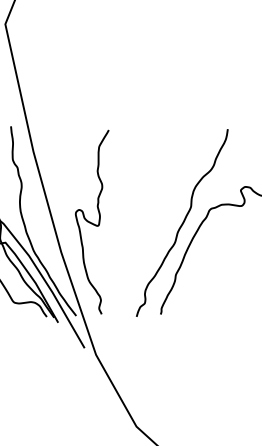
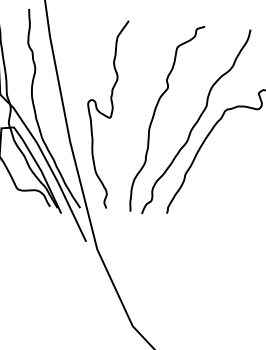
curve: (141, 220) -> (154, 115), added

